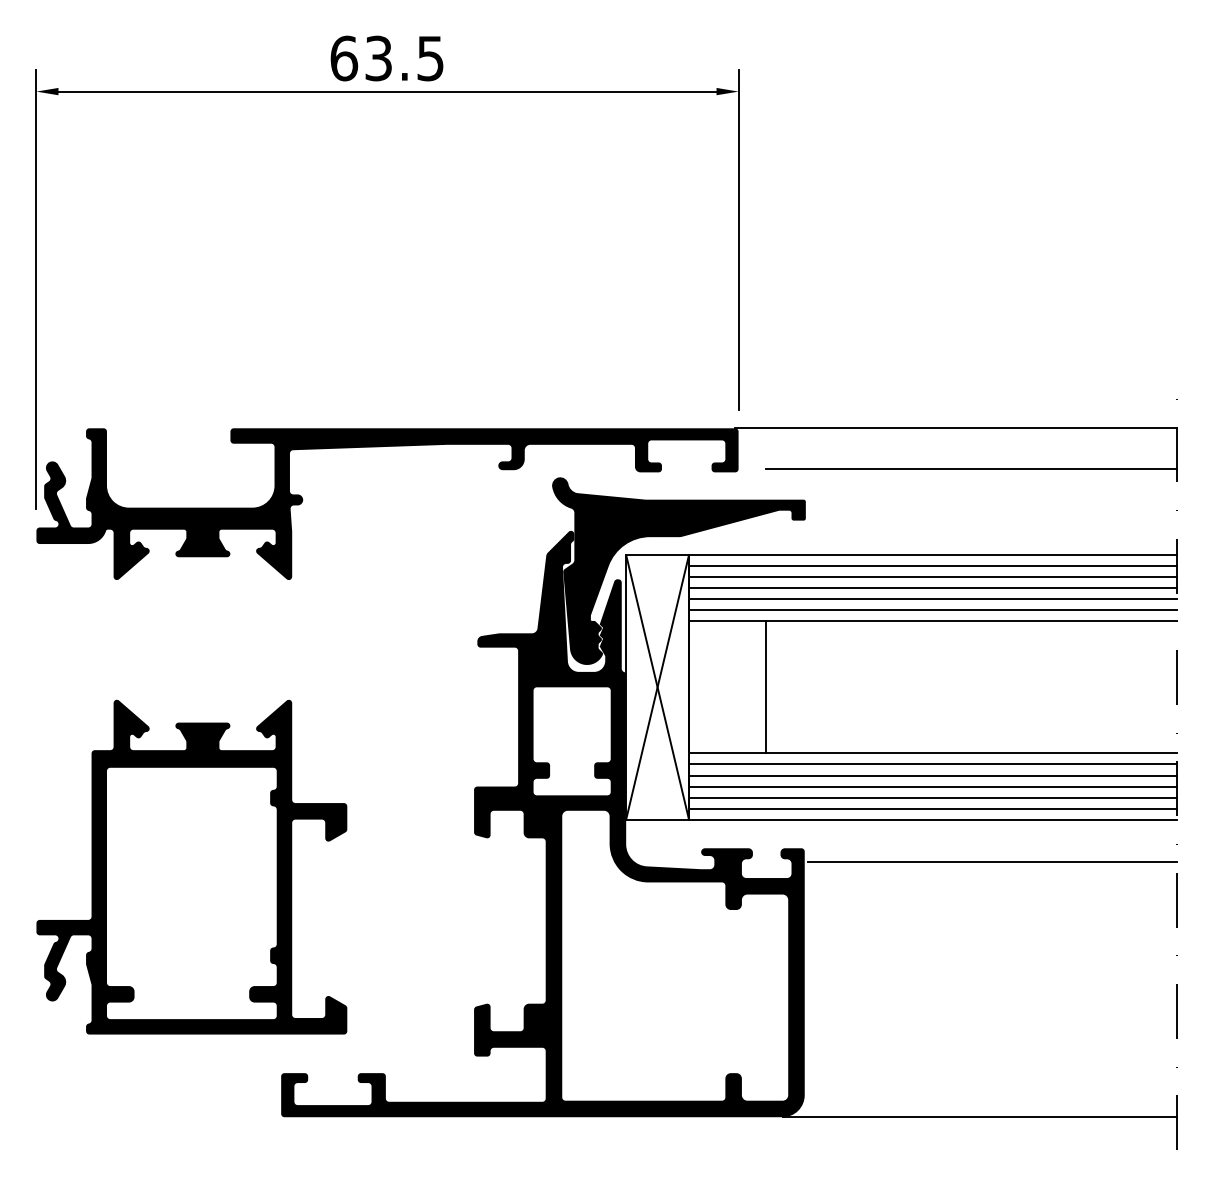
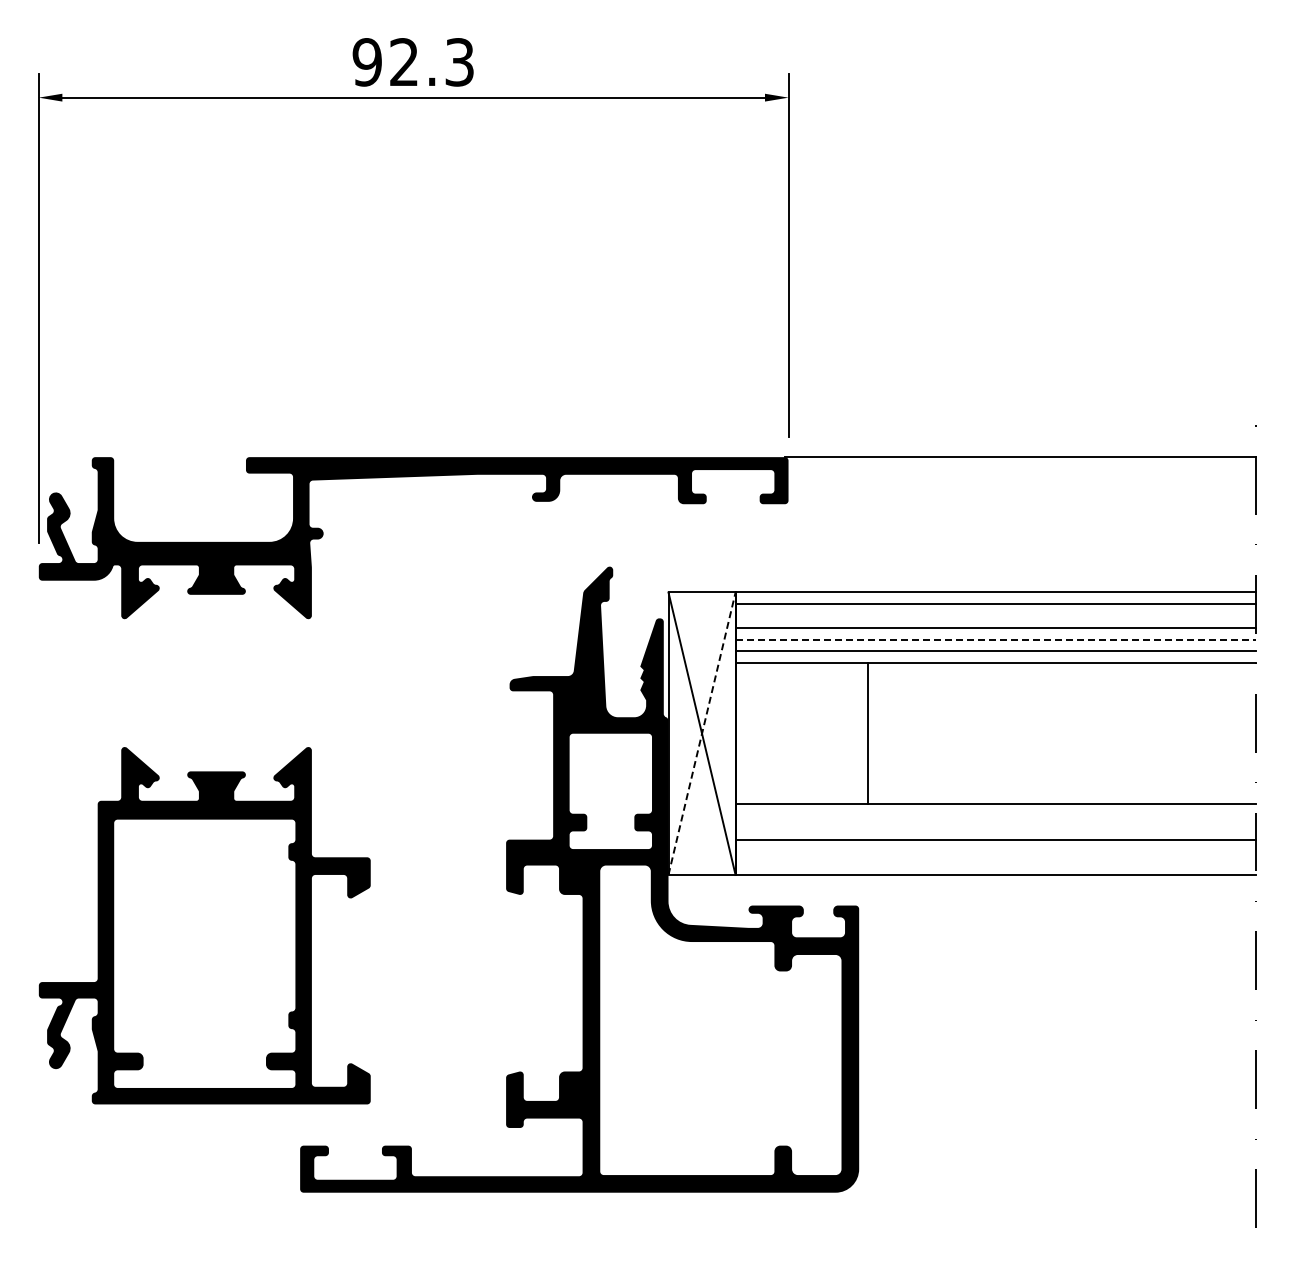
text: (386, 58) -> (412, 62), 63.5 -> 92.3
line: (970, 468) -> (1036, 500), removed
fill: (678, 570) -> (724, 609), removed
line: (932, 577) -> (995, 616), removed
line: (933, 599) -> (996, 639), solid -> dashed
line: (658, 687) -> (702, 733), solid -> dashed
line: (765, 687) -> (867, 733), moved
line: (932, 764) -> (995, 816), removed
line: (932, 775) -> (995, 827), removed
line: (932, 797) -> (995, 851), removed
line: (932, 808) -> (995, 863), removed
line: (992, 861) -> (1059, 919), removed
line: (979, 1117) -> (1045, 1192), removed

